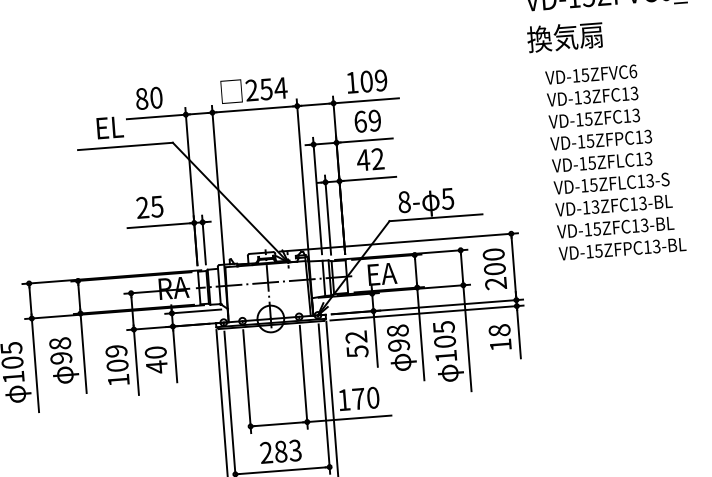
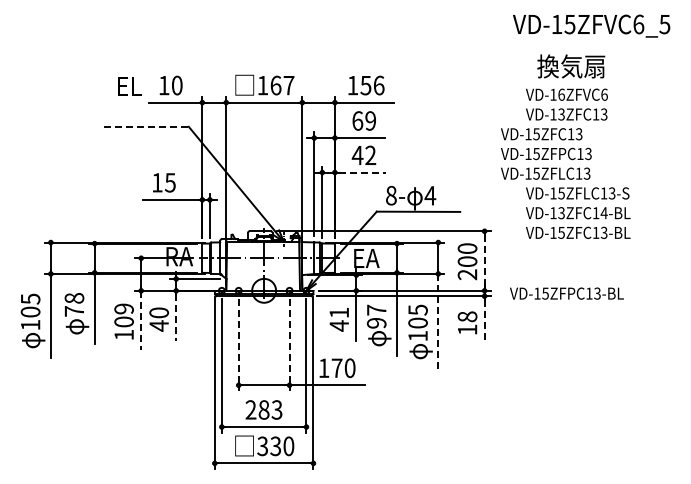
text: (565, 37) -> (571, 66), moved
text: (585, 74) -> (561, 94), VD-15ZFVC6 -> VD-16ZFVC6
text: (373, 81) -> (372, 85), 109 -> 156
text: (265, 89) -> (275, 85), 254 -> 167
text: (141, 98) -> (163, 85), 80 -> 10
text: (109, 128) -> (129, 86), moved
text: (601, 139) -> (546, 153), moved
line: (125, 146) -> (146, 126), solid -> dashed
line: (370, 178) -> (362, 172), solid -> dashed
text: (447, 198) -> (430, 195), 5 -> 4
text: (642, 203) -> (603, 213), VD-13ZFC13-BL -> VD-13ZFC14-BL
text: (142, 207) -> (157, 182), 25 -> 15
text: (622, 249) -> (566, 293), moved
line: (513, 267) -> (484, 261), solid -> dashed
text: (397, 330) -> (376, 309), 98 -> 97
line: (518, 334) -> (484, 321), solid -> dashed
line: (467, 338) -> (438, 321), solid -> dashed
text: (357, 344) -> (339, 319), 52 -> 41
line: (175, 357) -> (176, 318), solid -> dashed
text: (61, 358) -> (74, 311), 98 -> 78
line: (136, 362) -> (141, 320), solid -> dashed
line: (303, 377) -> (289, 345), solid -> dashed
line: (246, 382) -> (238, 345), solid -> dashed

